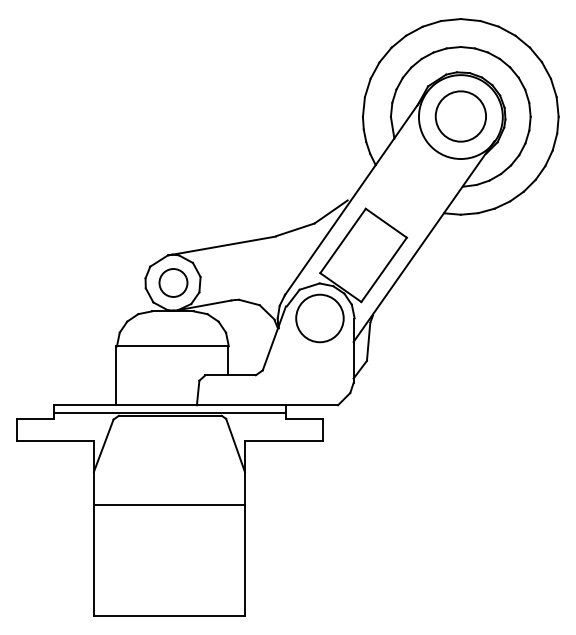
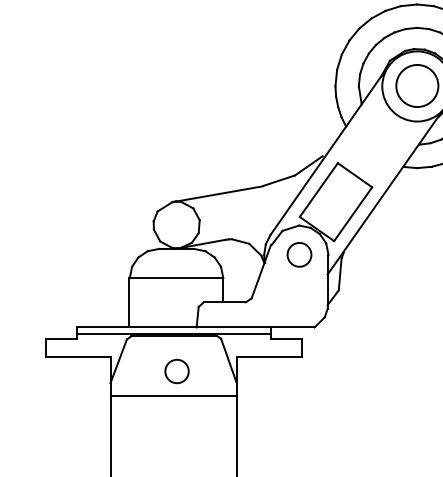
circle: (173, 282) -> (177, 371), moved
circle: (319, 318) -> (299, 254), size x0.6
line: (168, 505) -> (172, 396), moved

